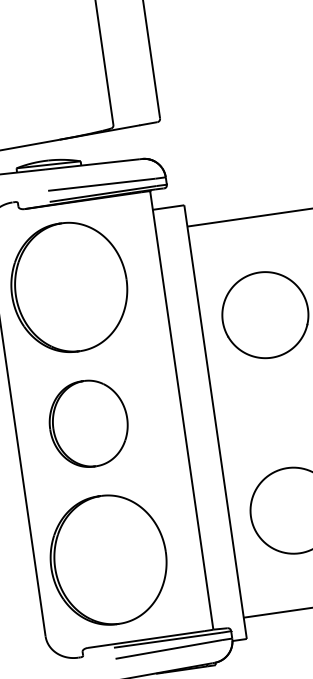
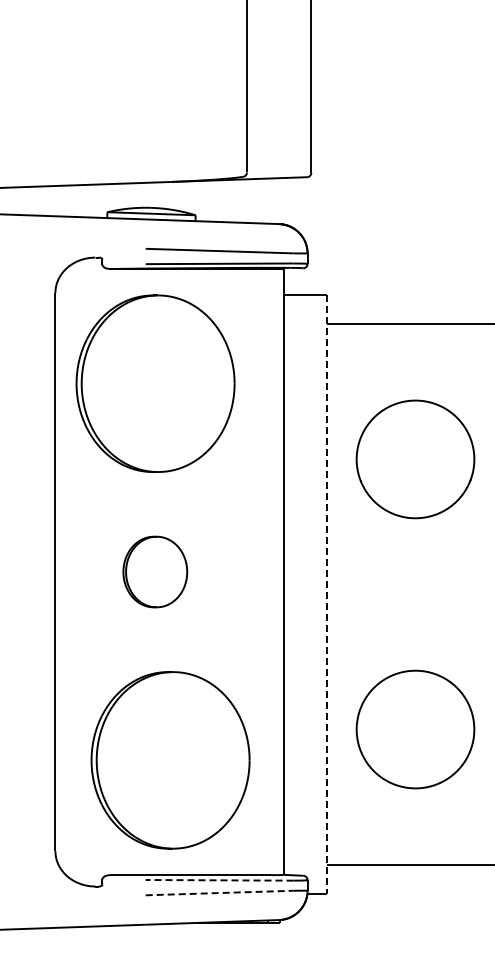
line: (215, 422) -> (327, 594), solid -> dashed
part: (88, 423) -> (155, 571), size x0.6
part: (108, 560) -> (170, 760), moved
line: (167, 640) -> (219, 880), solid -> dashed
line: (168, 649) -> (219, 893), solid -> dashed

